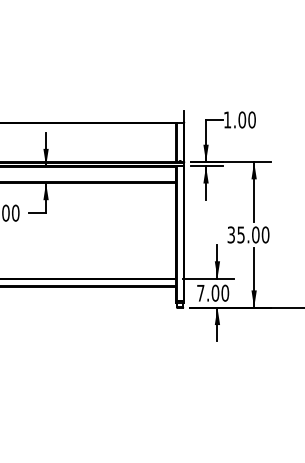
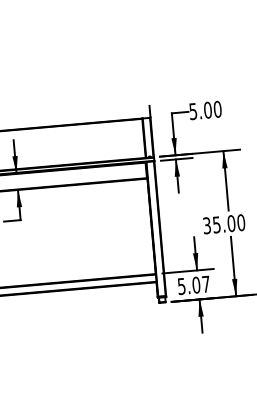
text: (227, 119) -> (193, 111), 1.00 -> 5.00
text: (213, 292) -> (194, 284), 7.00 -> 5.07

